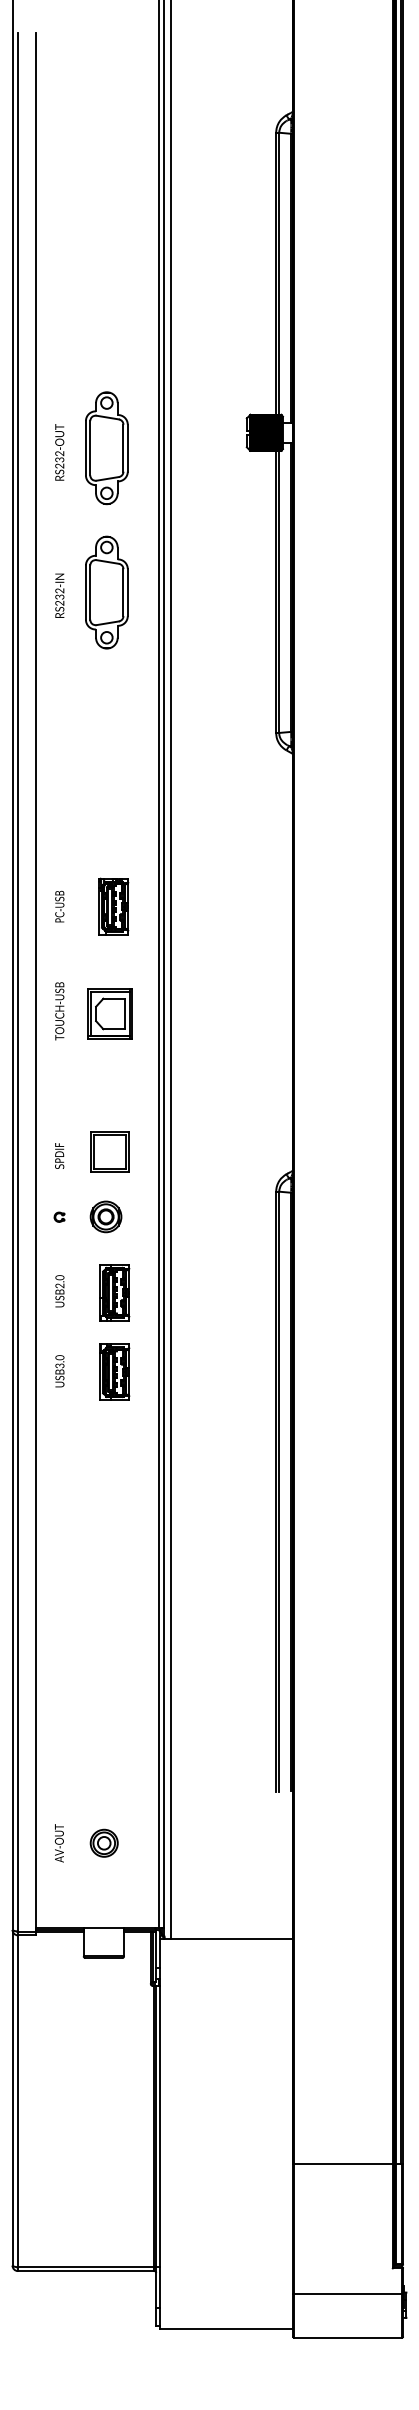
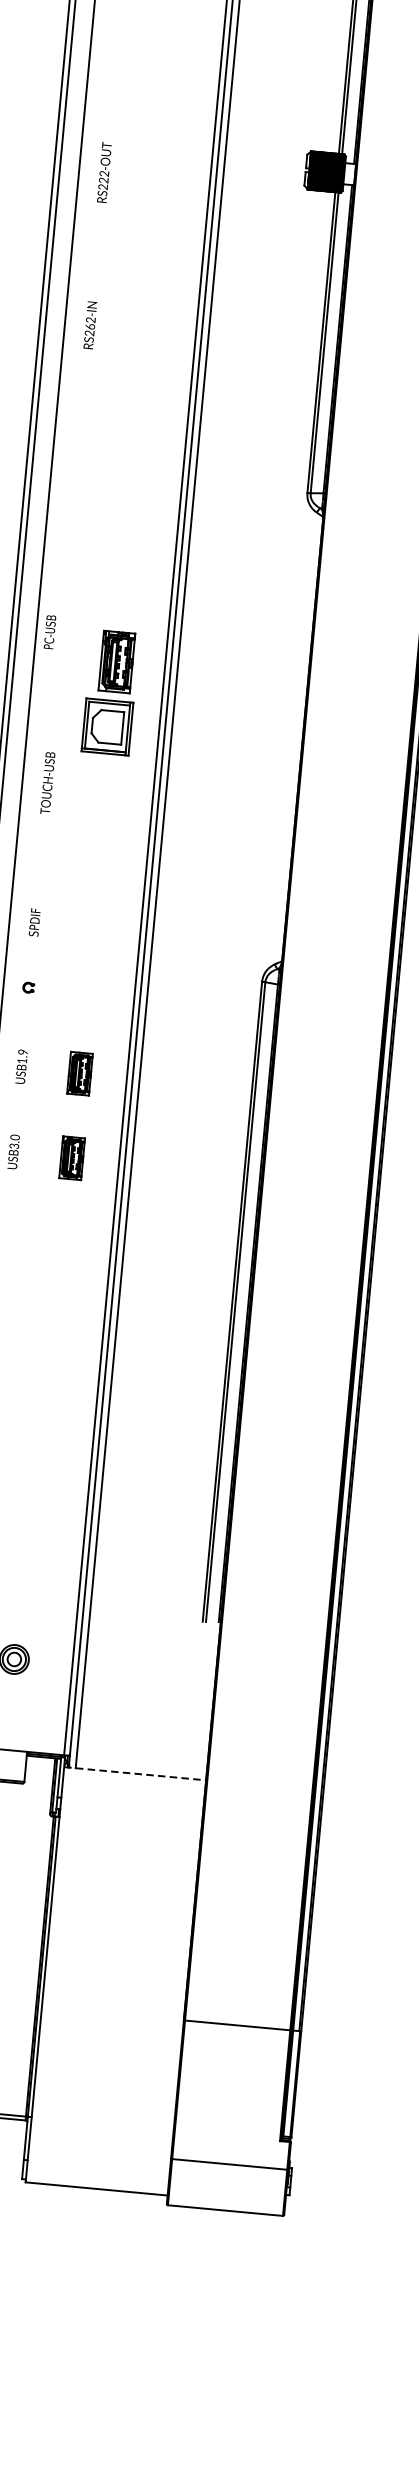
part: (106, 448) -> (154, 172), removed
text: (61, 459) -> (105, 180), RS232-OUT -> RS222-OUT
part: (106, 592) -> (140, 326), removed
text: (58, 596) -> (88, 325), RS232-IN -> RS262-IN
text: (59, 906) -> (49, 631), moved
text: (59, 1011) -> (47, 783), moved
part: (109, 1013) -> (106, 726), moved
part: (109, 1151) -> (88, 922), removed
part: (105, 1216) -> (77, 991), removed
text: (59, 1281) -> (22, 1056), USB2.0 -> USB1.9
part: (114, 1292) -> (79, 1073), size x0.7
part: (114, 1371) -> (71, 1157), size x0.7
line: (226, 1939) -> (135, 1774), solid -> dashed

